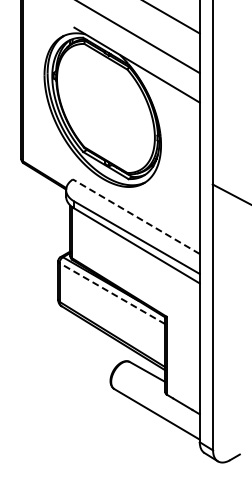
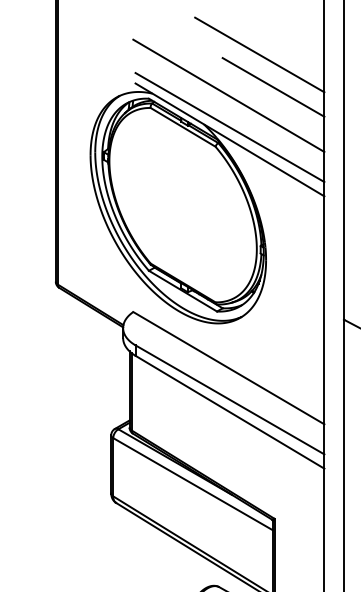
line: (165, 29) -> (272, 86), added
line: (136, 56) -> (229, 126), added
line: (136, 216) -> (229, 367), dashed -> solid
line: (112, 293) -> (192, 483), dashed -> solid

